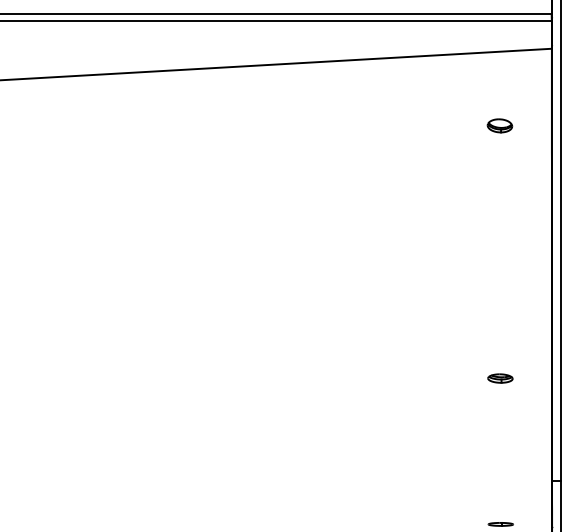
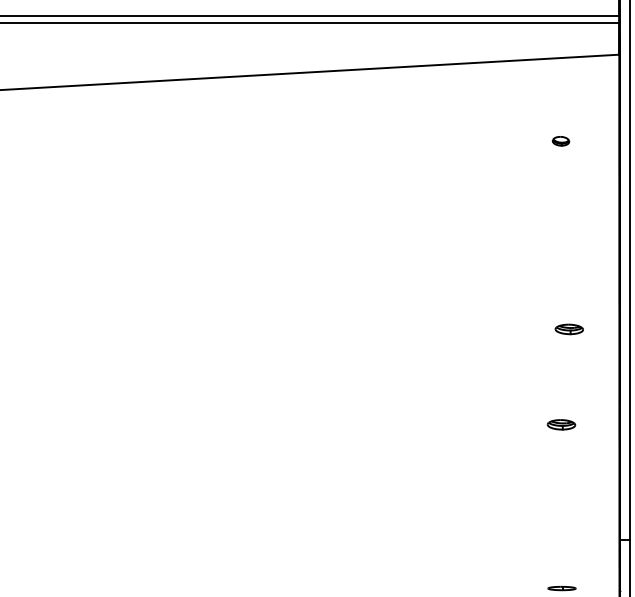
part: (499, 125) -> (560, 140), size x0.6
part: (507, 293) -> (569, 329), added

